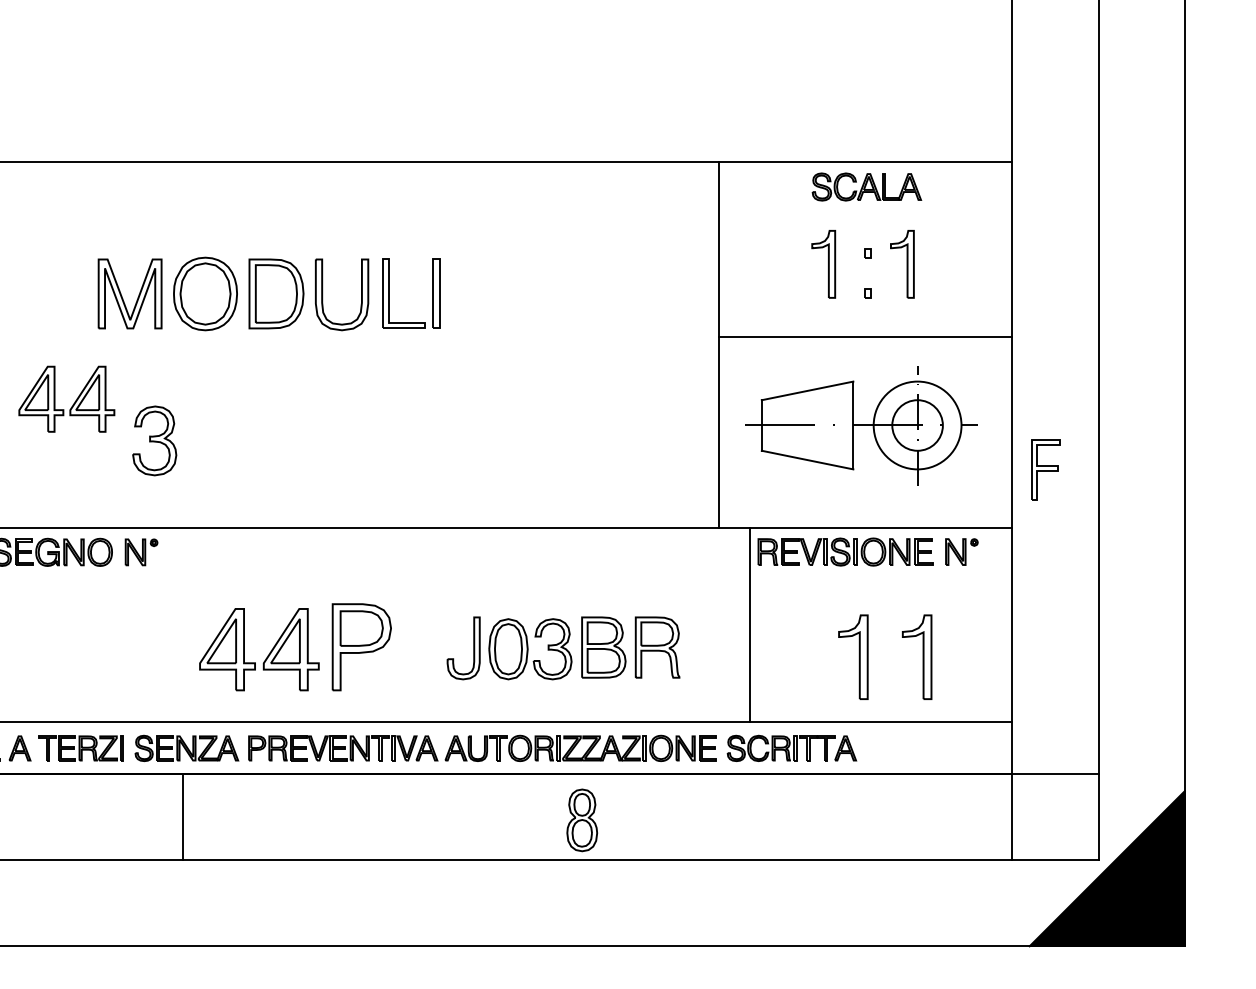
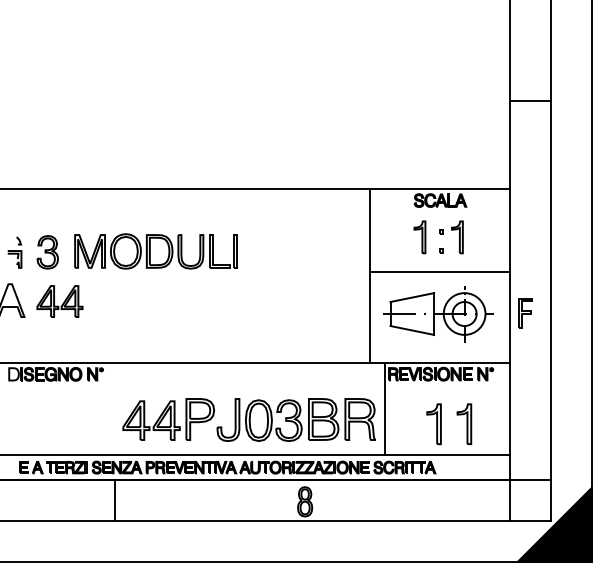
part: (154, 441) -> (47, 252), moved
part: (1045, 470) -> (525, 313), moved
part: (562, 647) -> (295, 419), size x1.43

